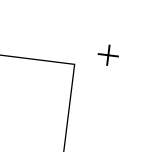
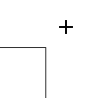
part: (107, 53) -> (65, 26), moved

